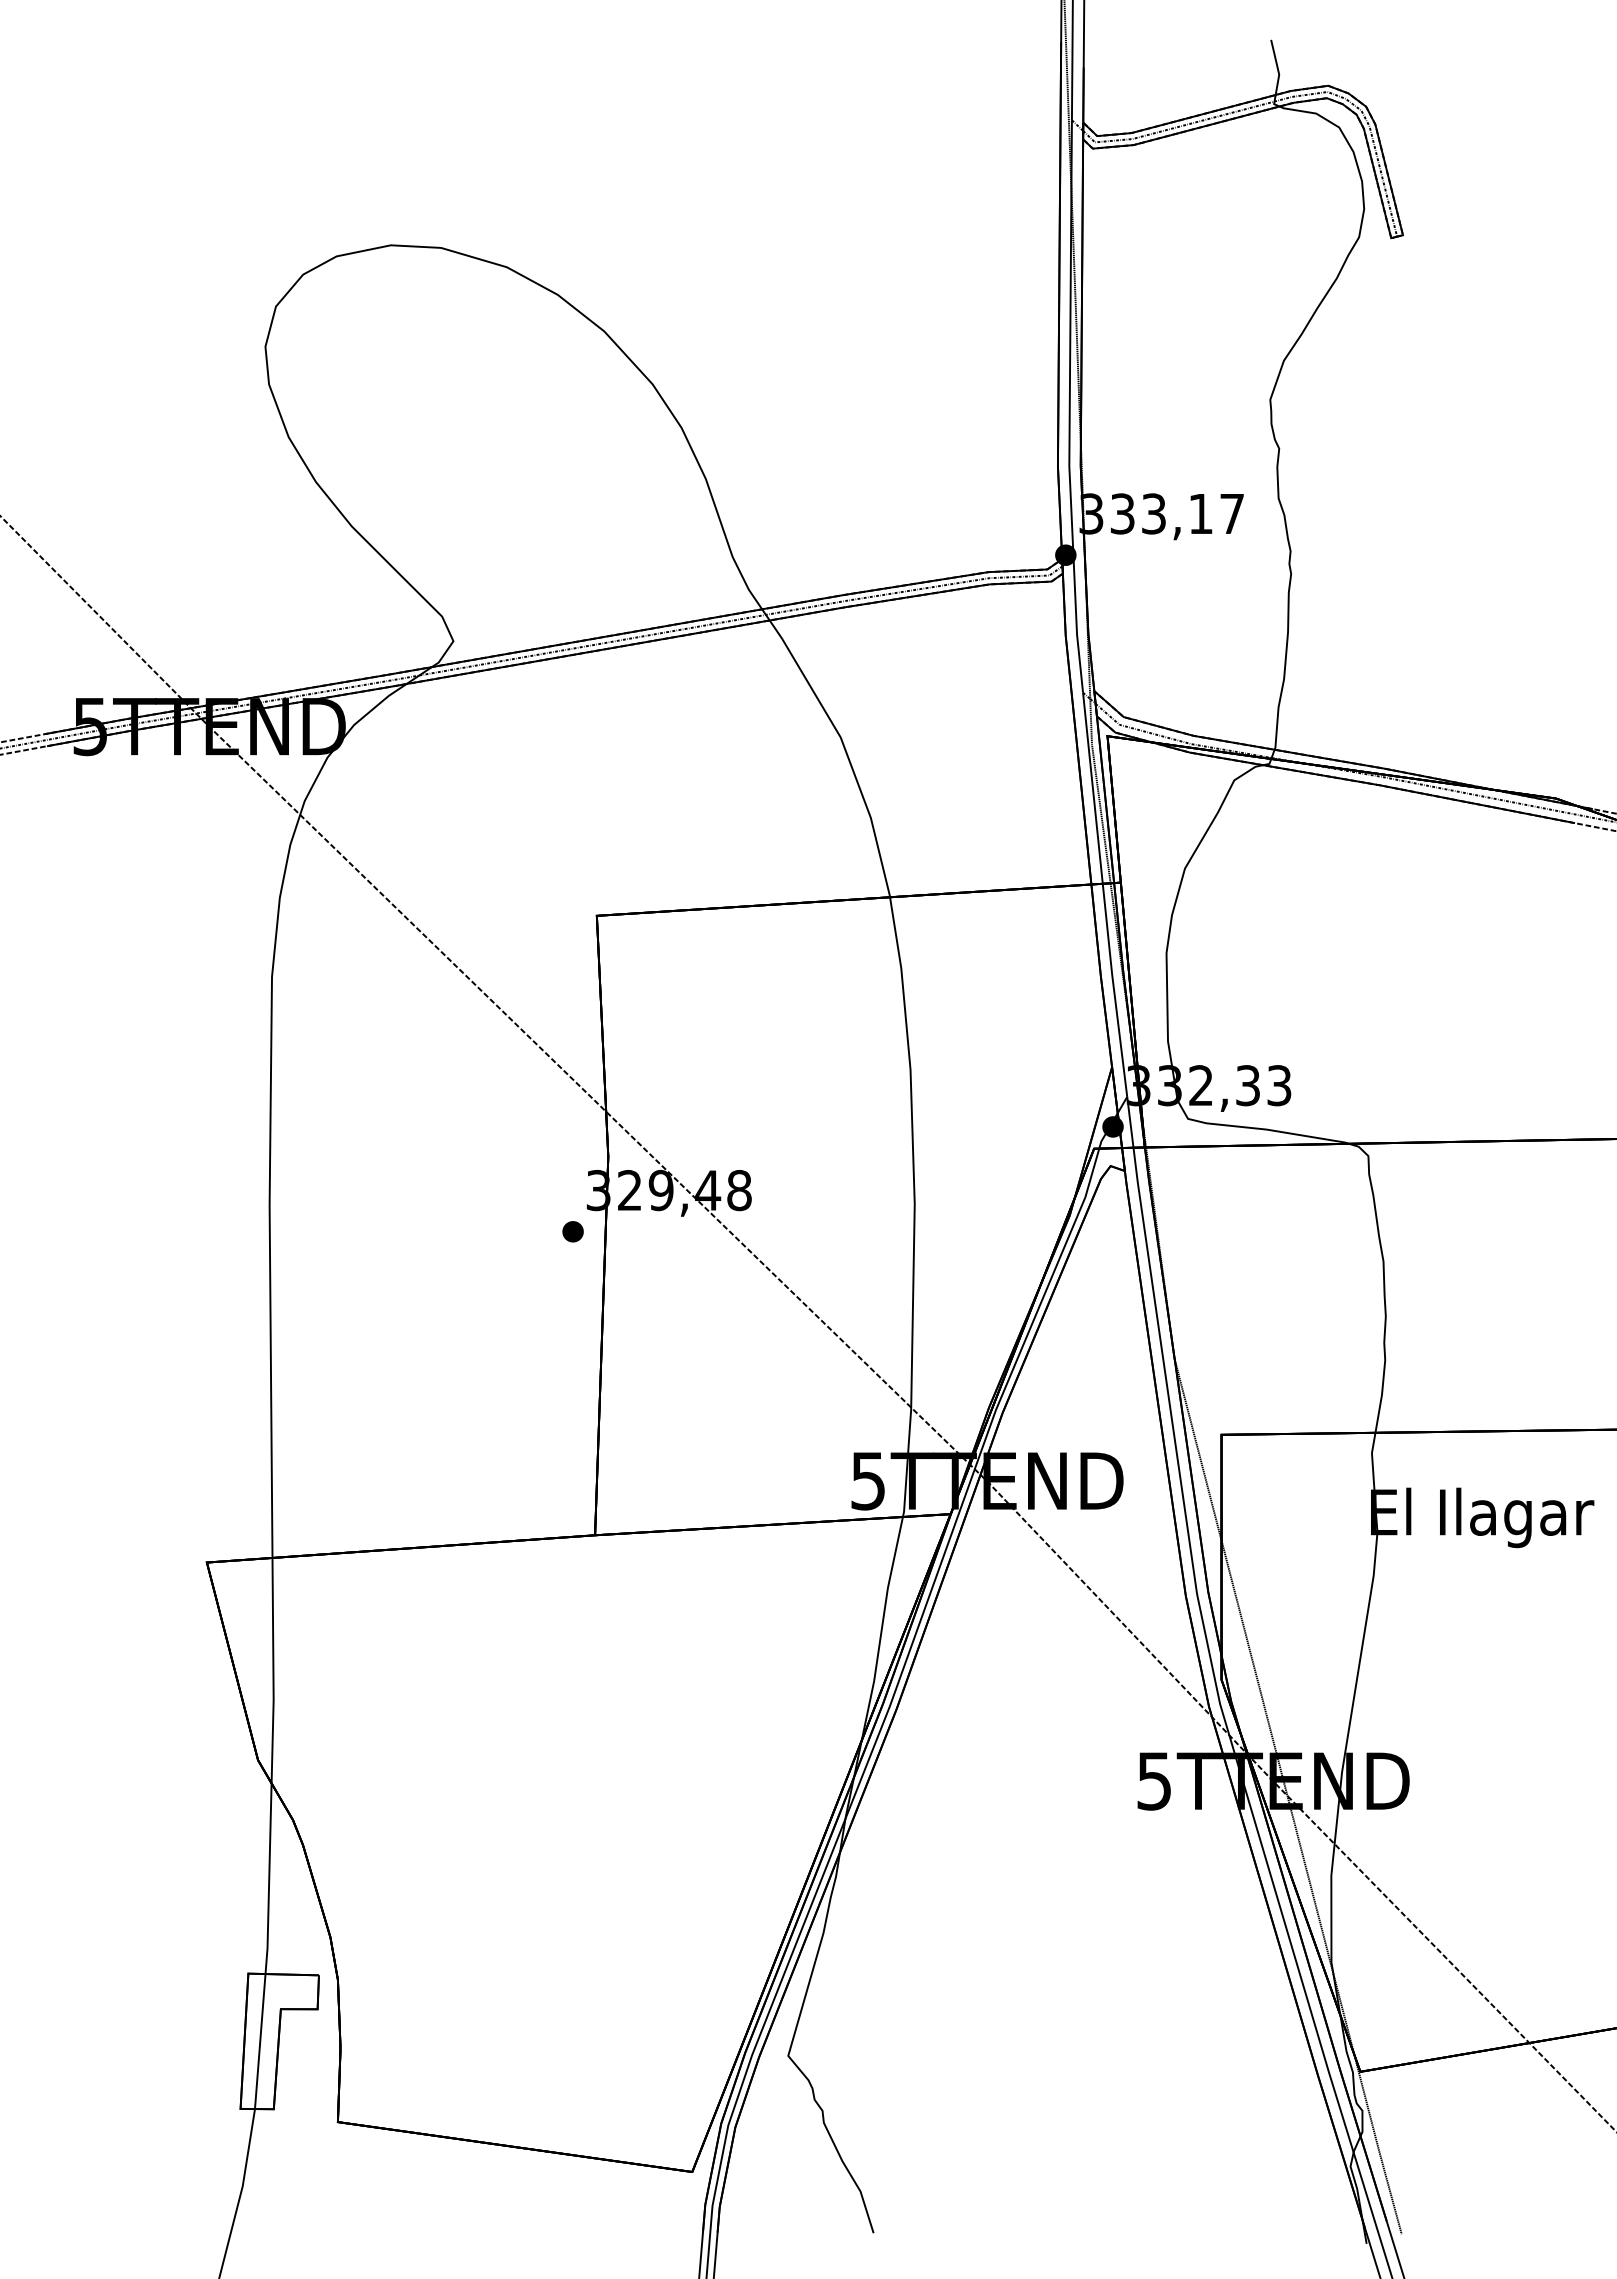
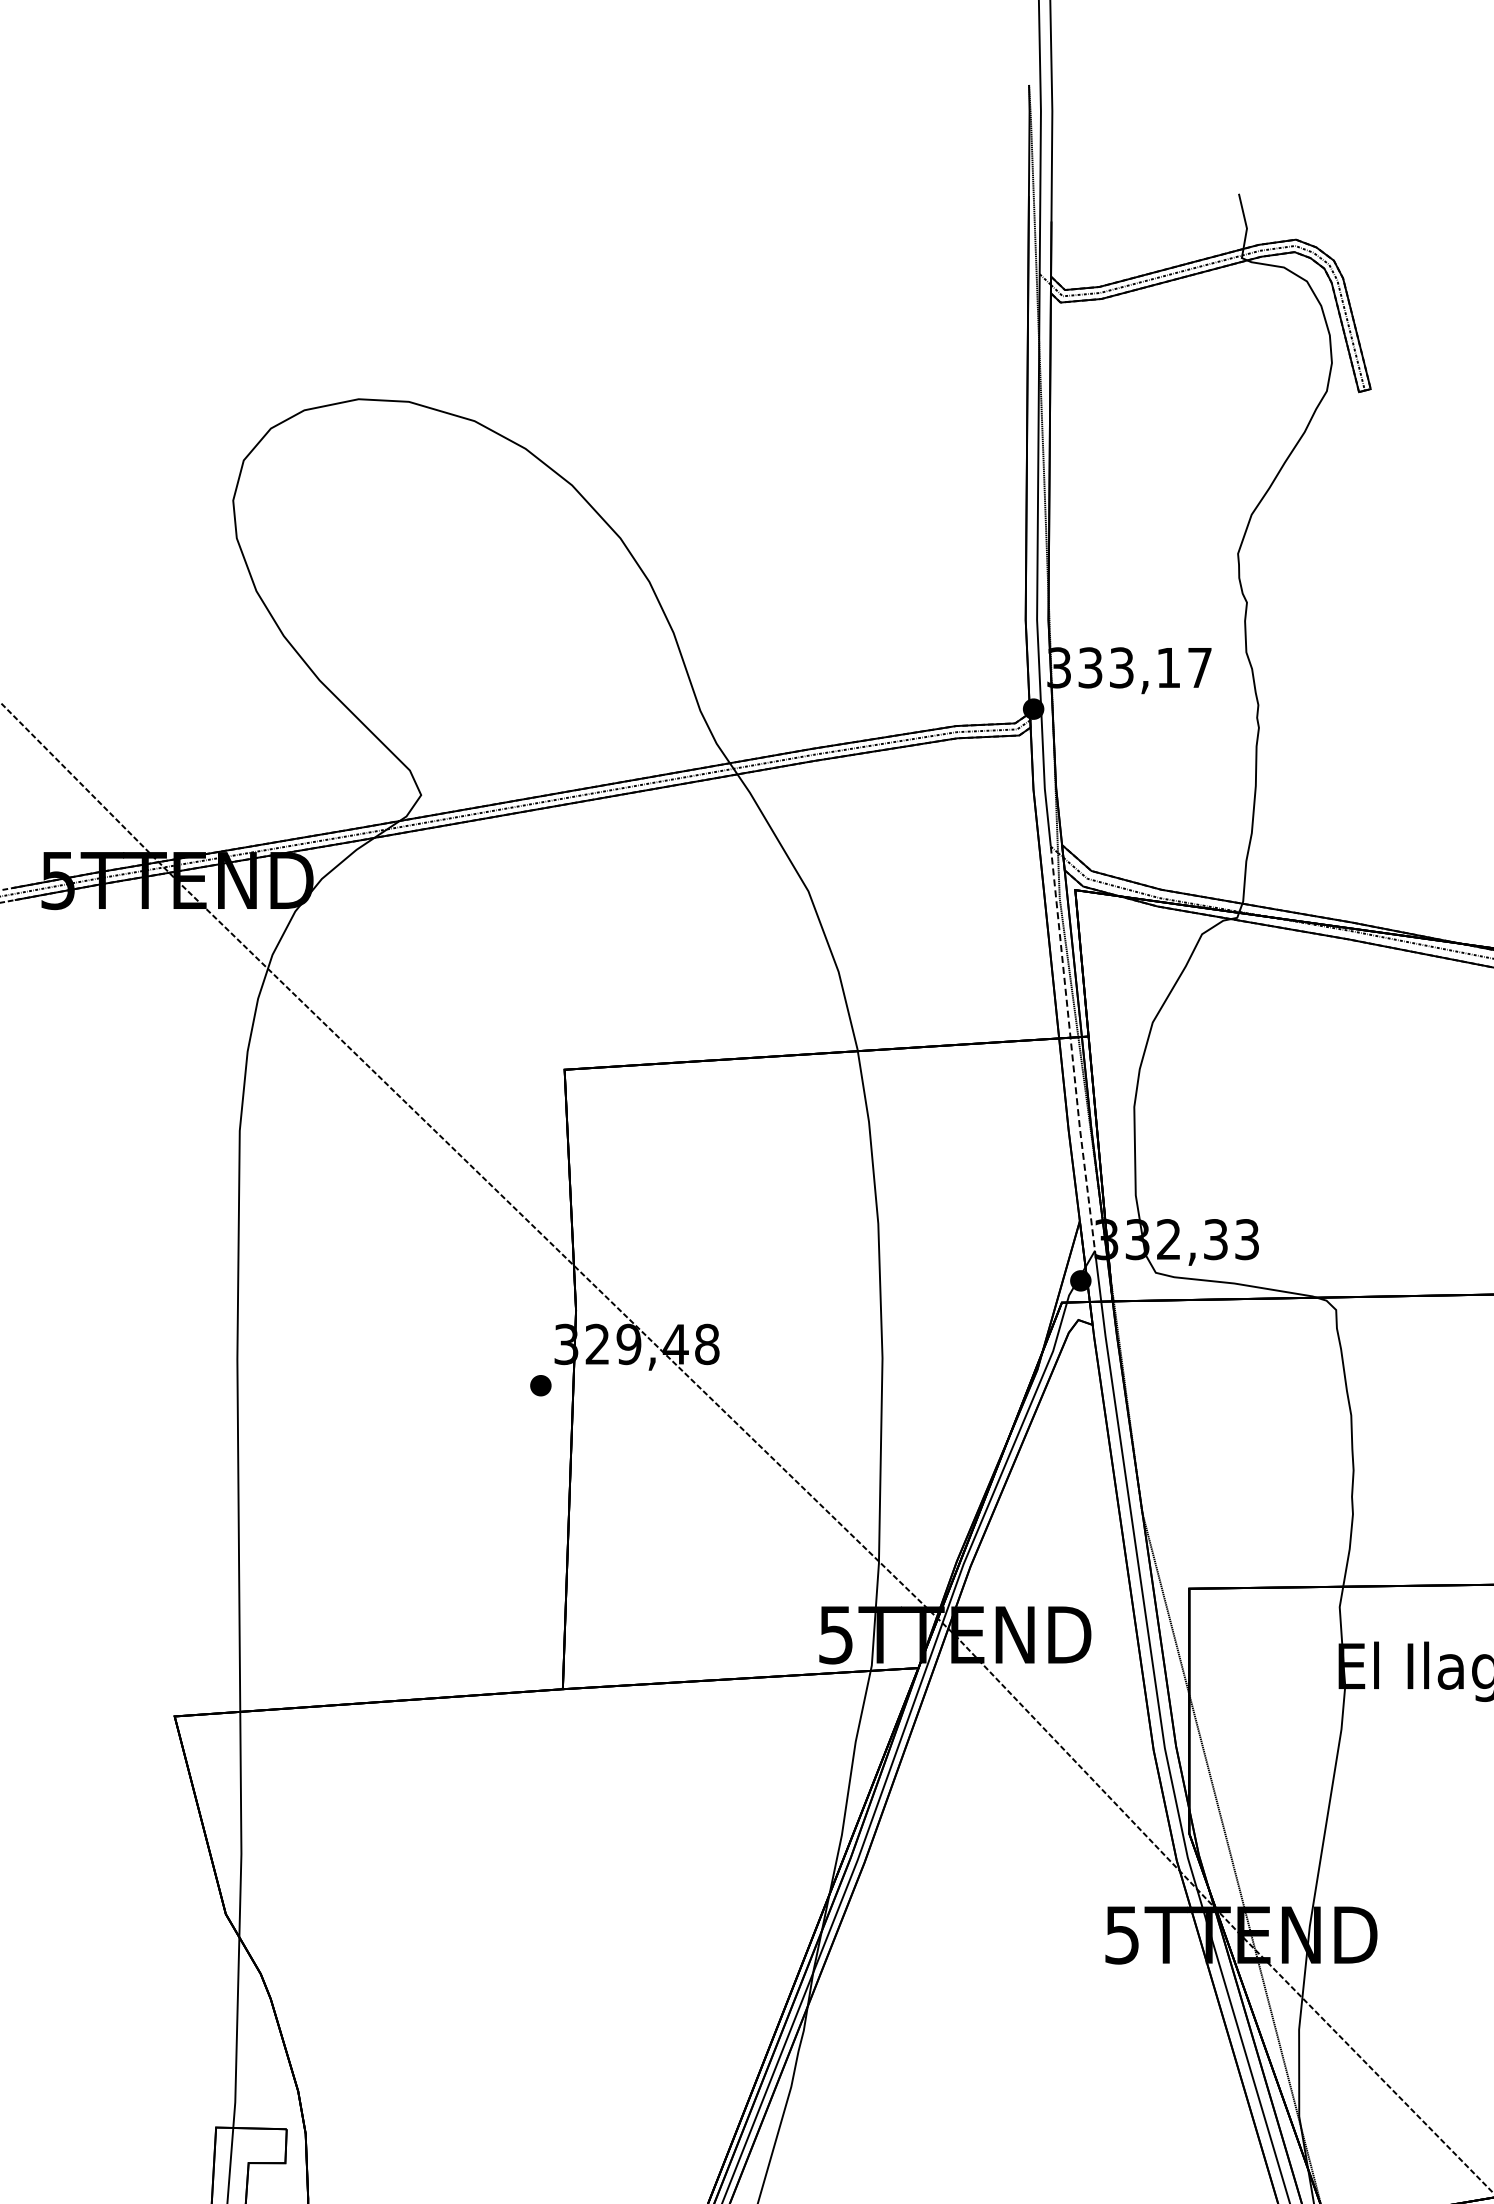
line: (1103, 894) -> (1071, 1048), solid -> dashed

